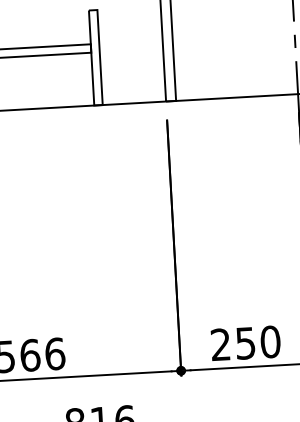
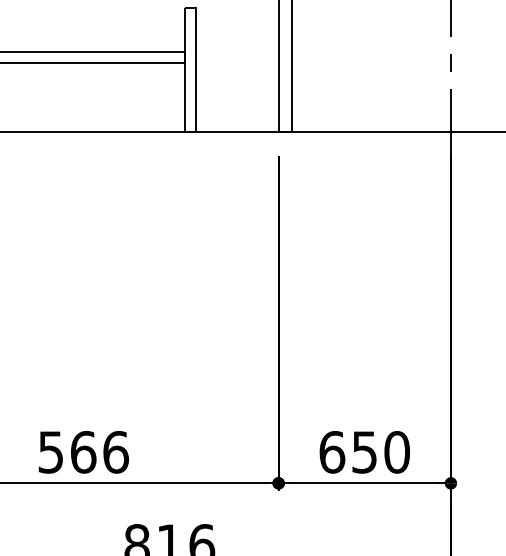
text: (221, 344) -> (332, 452), 250 -> 650

